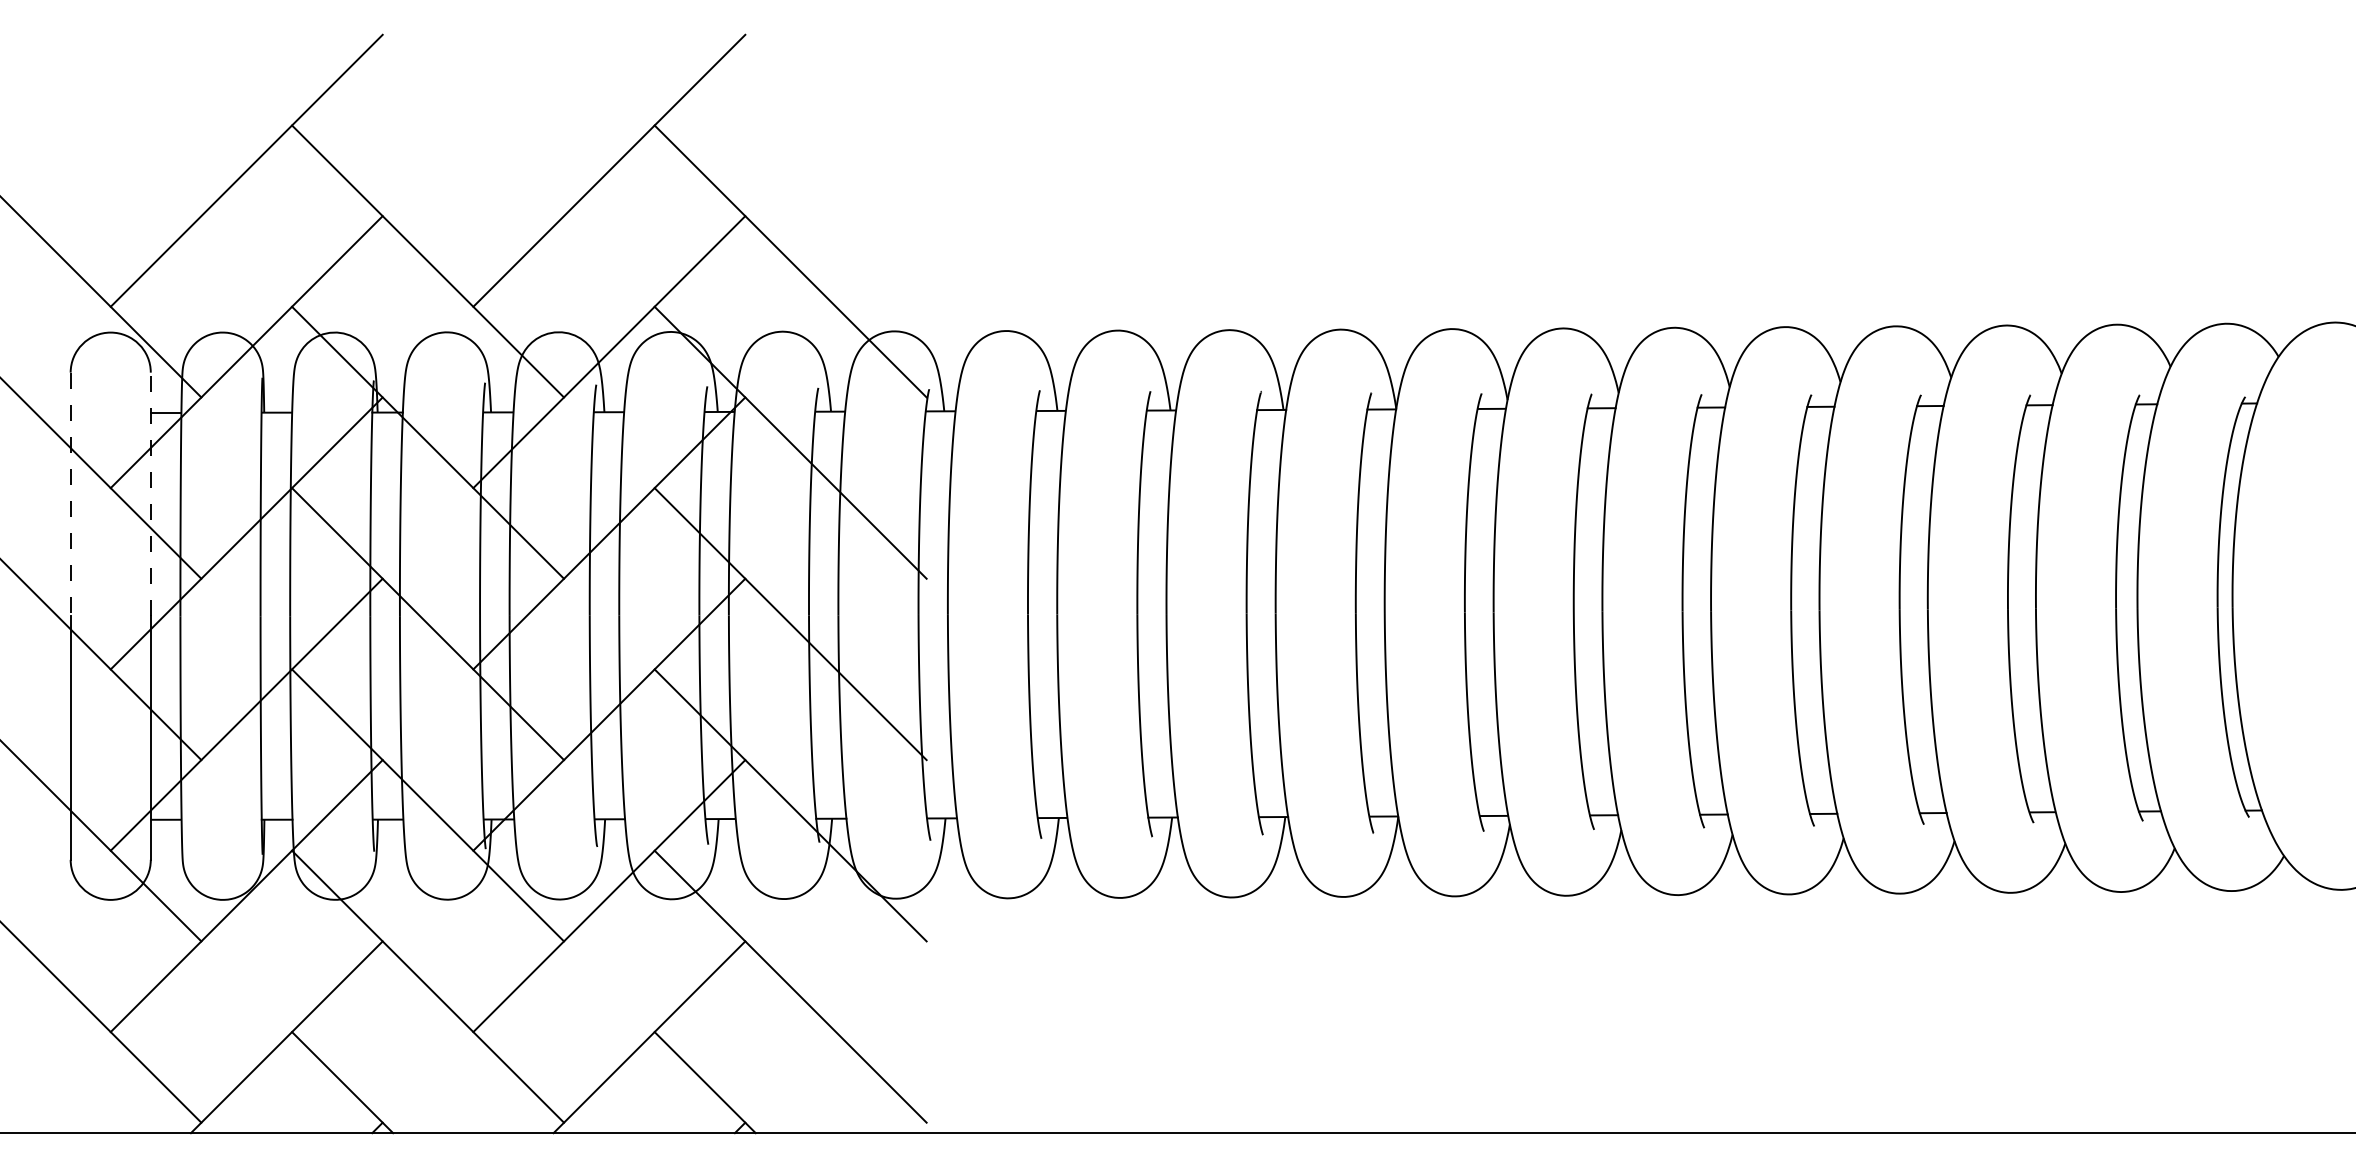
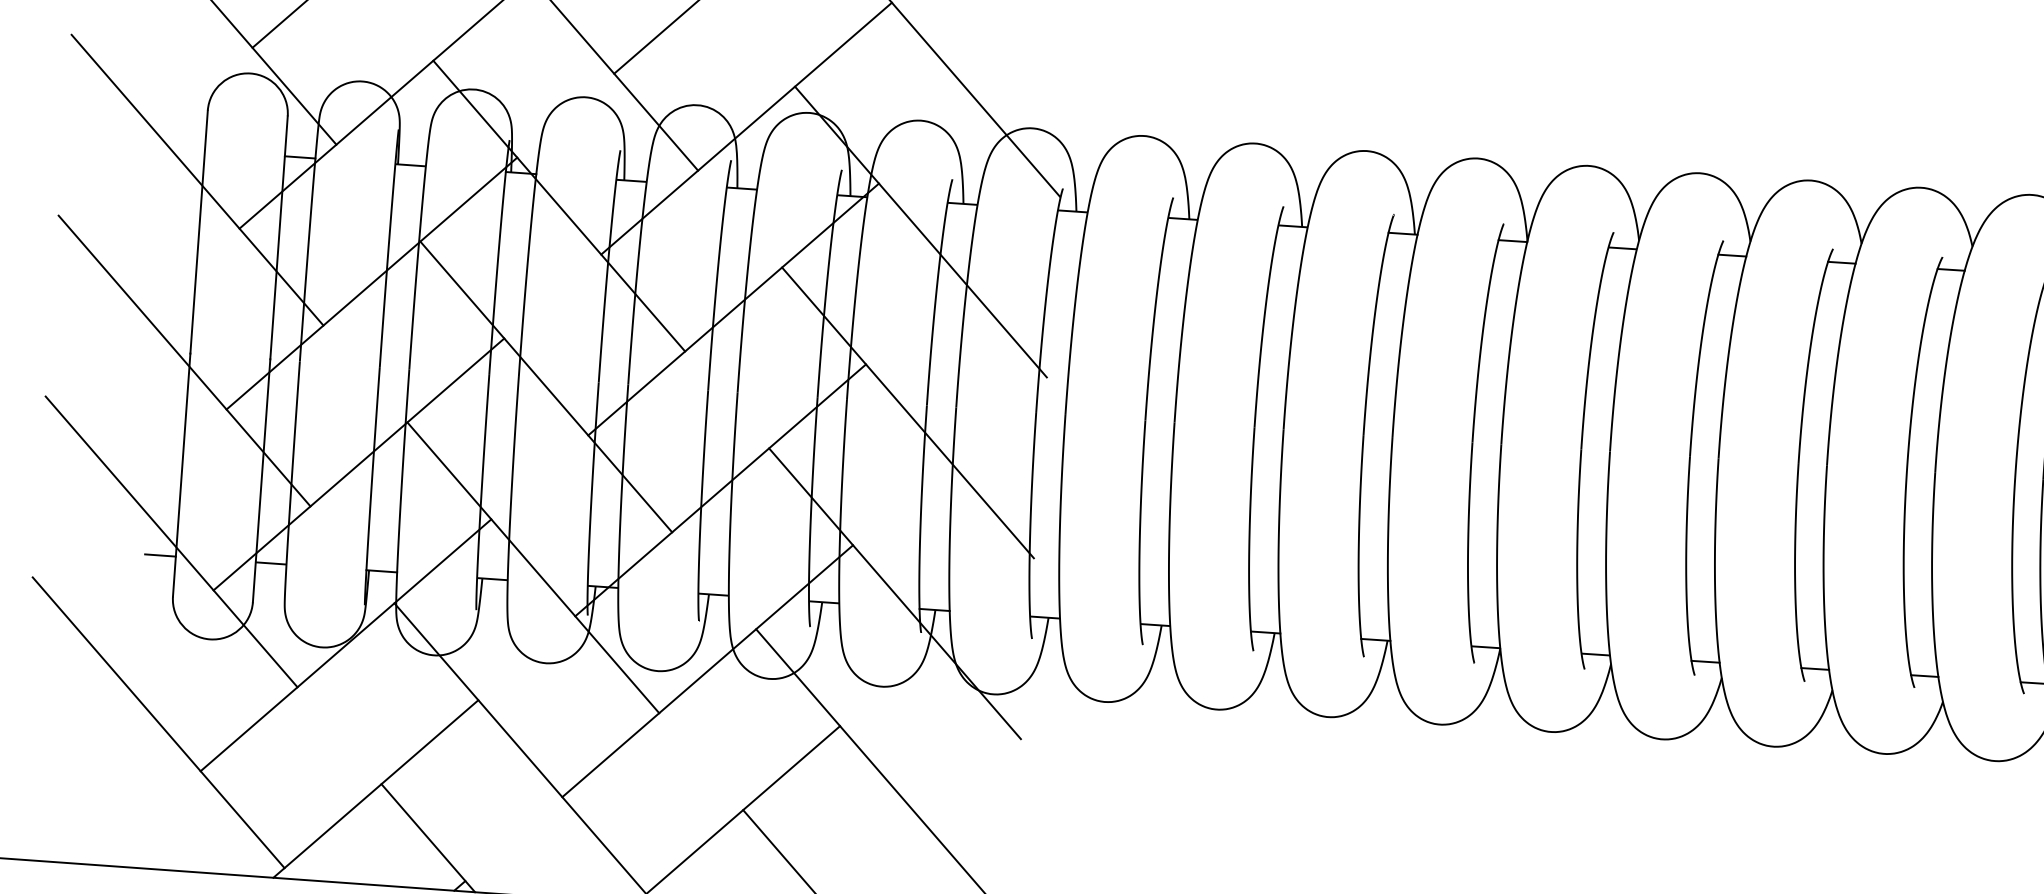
line: (70, 494) -> (198, 232), dashed -> solid
line: (150, 494) -> (278, 237), dashed -> solid
line: (54, 819) -> (159, 555), added

